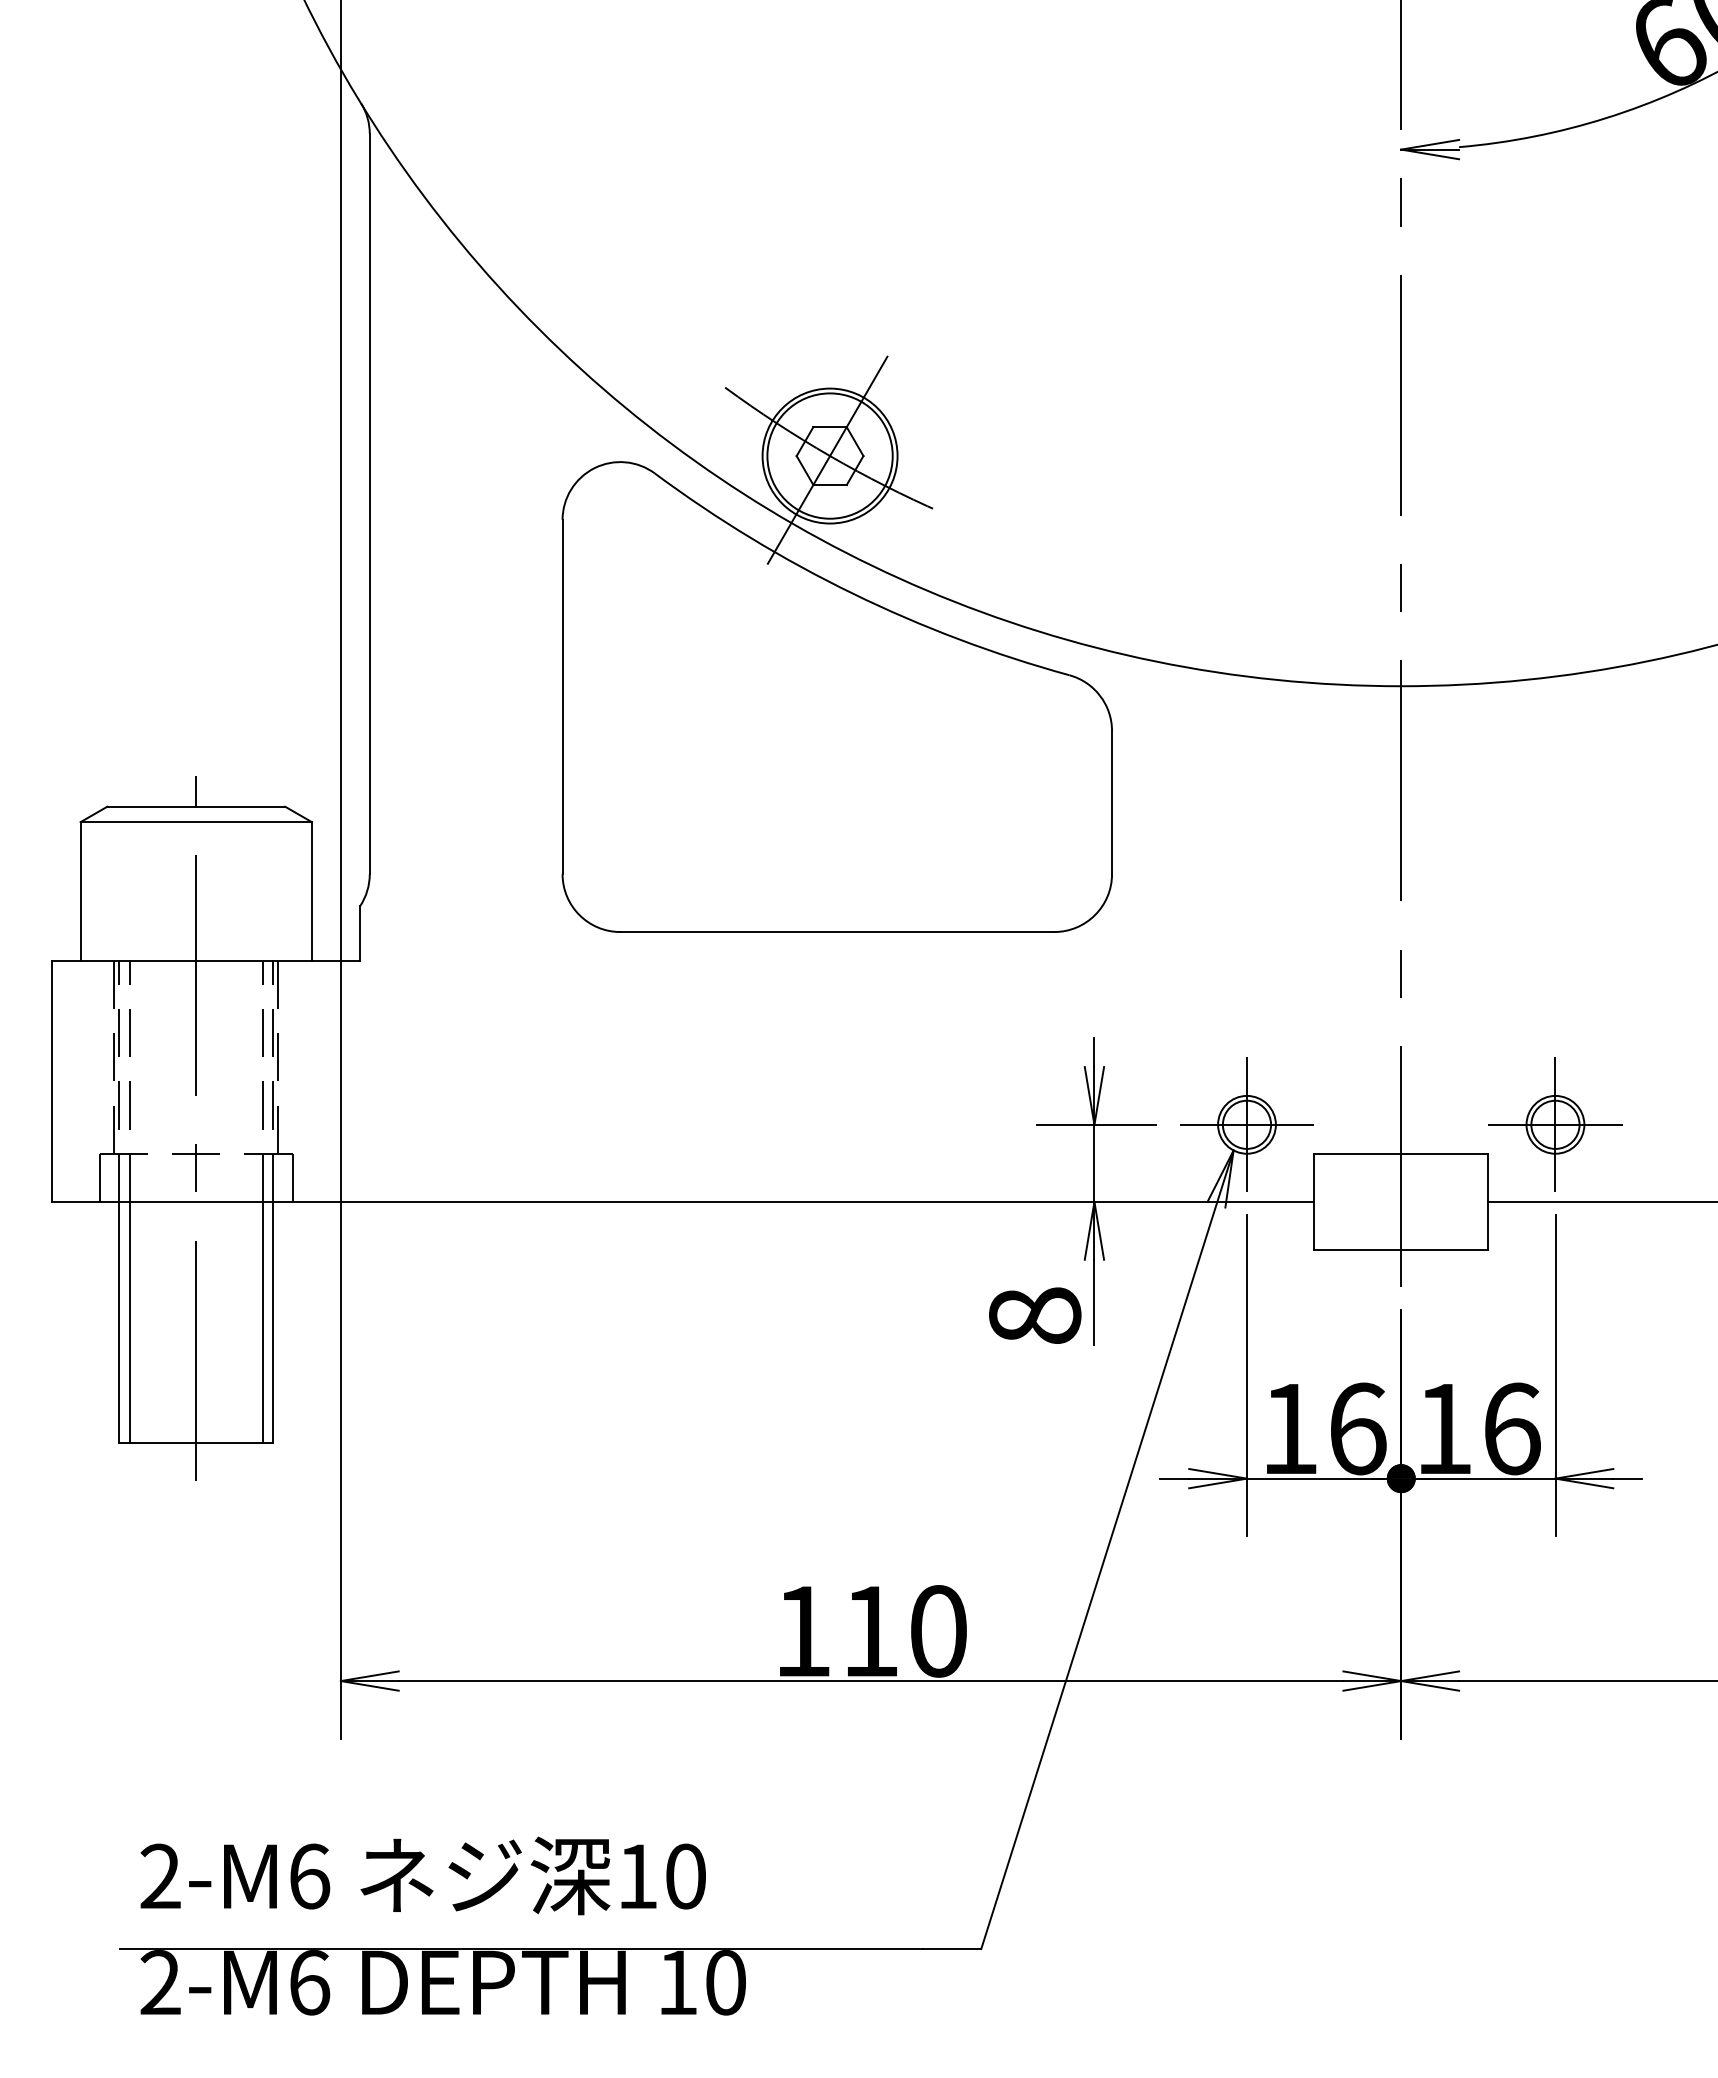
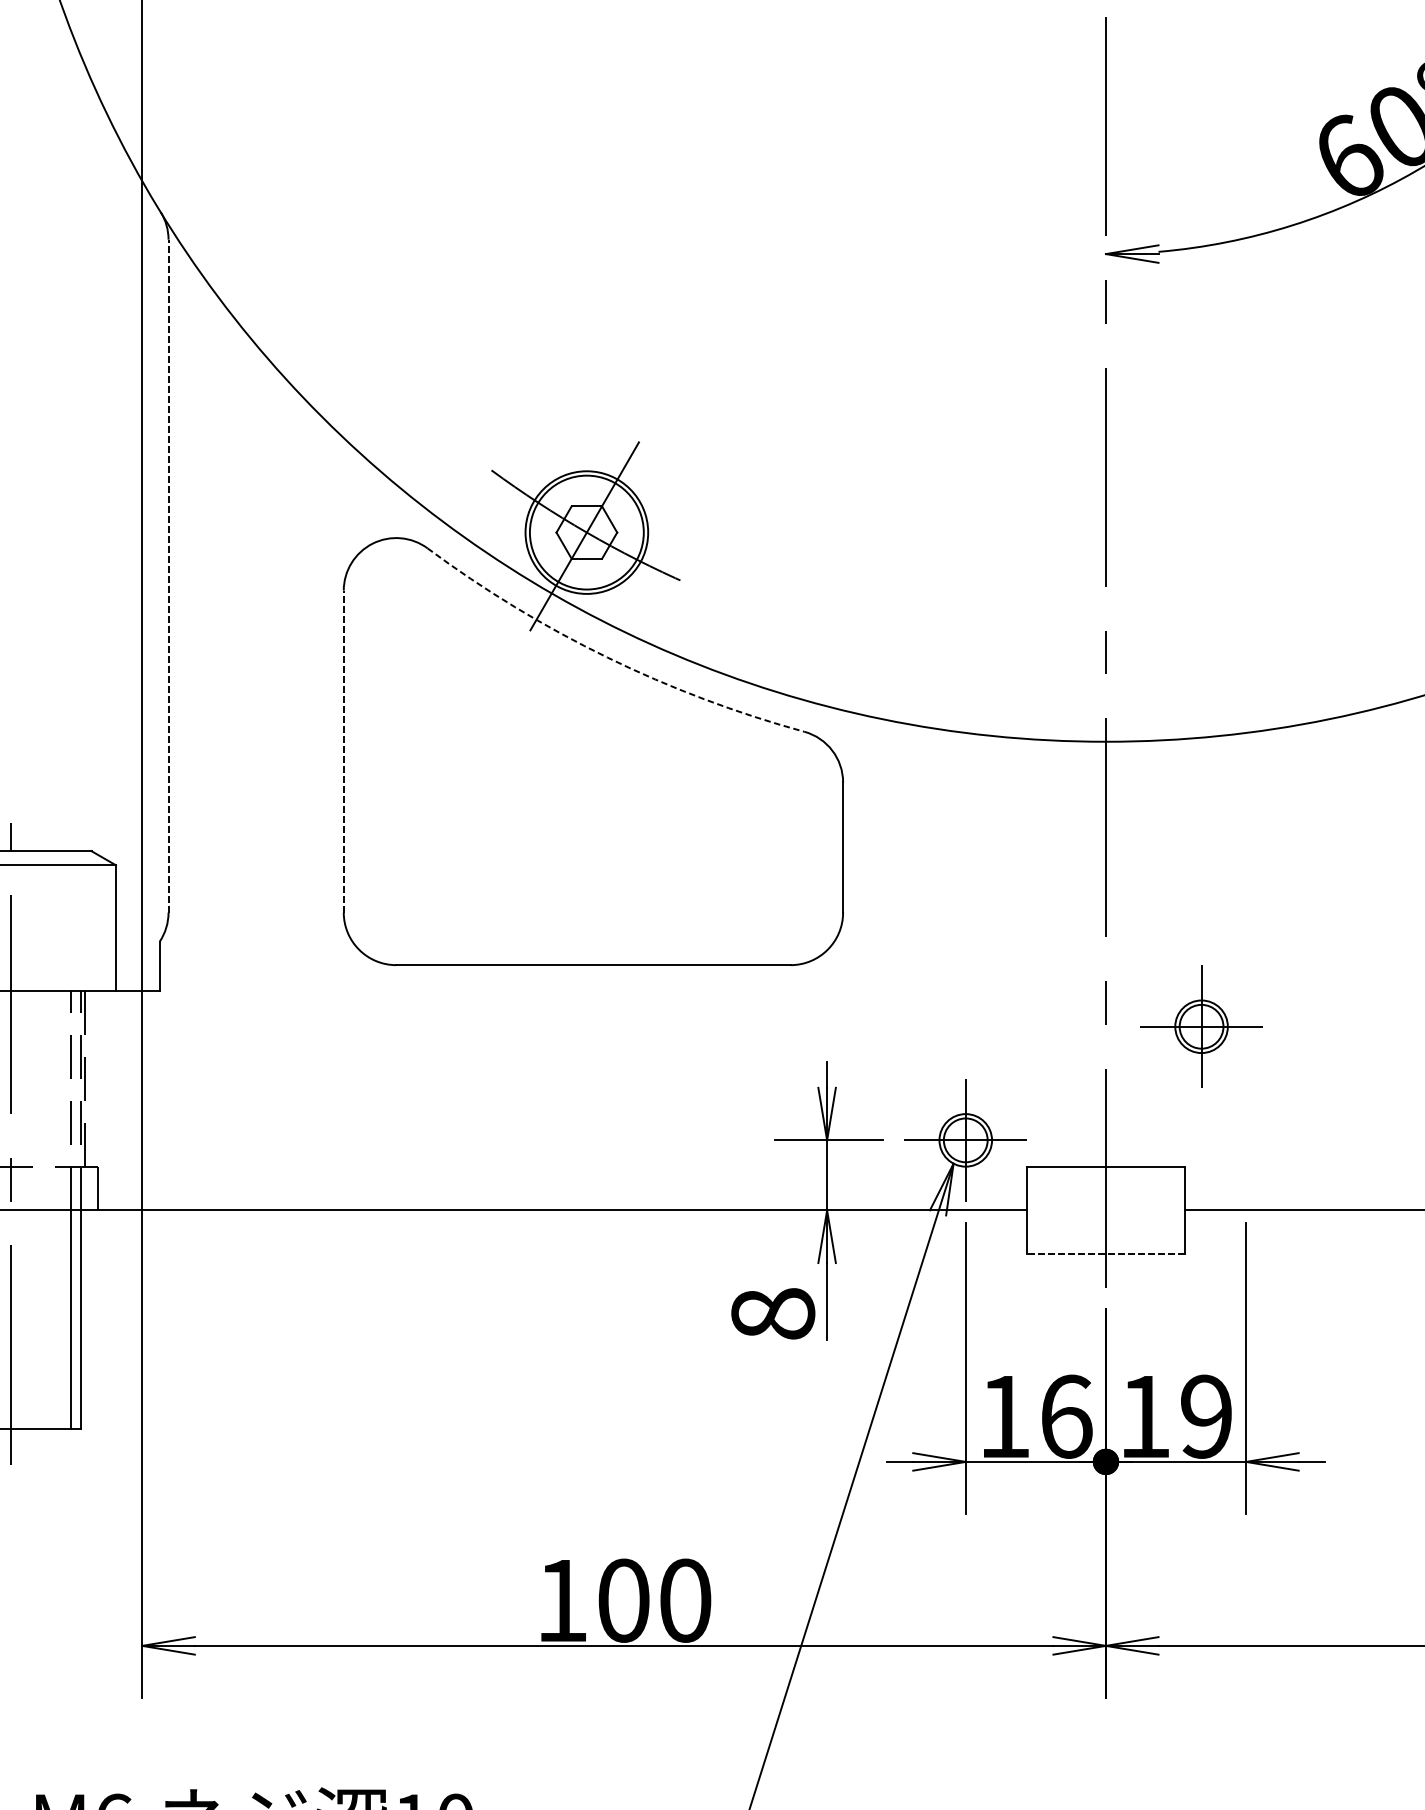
line: (369, 503) -> (168, 575), solid -> dashed
arc: (852, 593) -> (607, 657), solid -> dashed
line: (562, 696) -> (343, 751), solid -> dashed
part: (1555, 1124) -> (1201, 1026), moved
line: (1401, 1250) -> (1106, 1254), solid -> dashed
text: (1511, 1428) -> (1206, 1416), 16 -> 19
text: (870, 1631) -> (623, 1600), 110 -> 100

